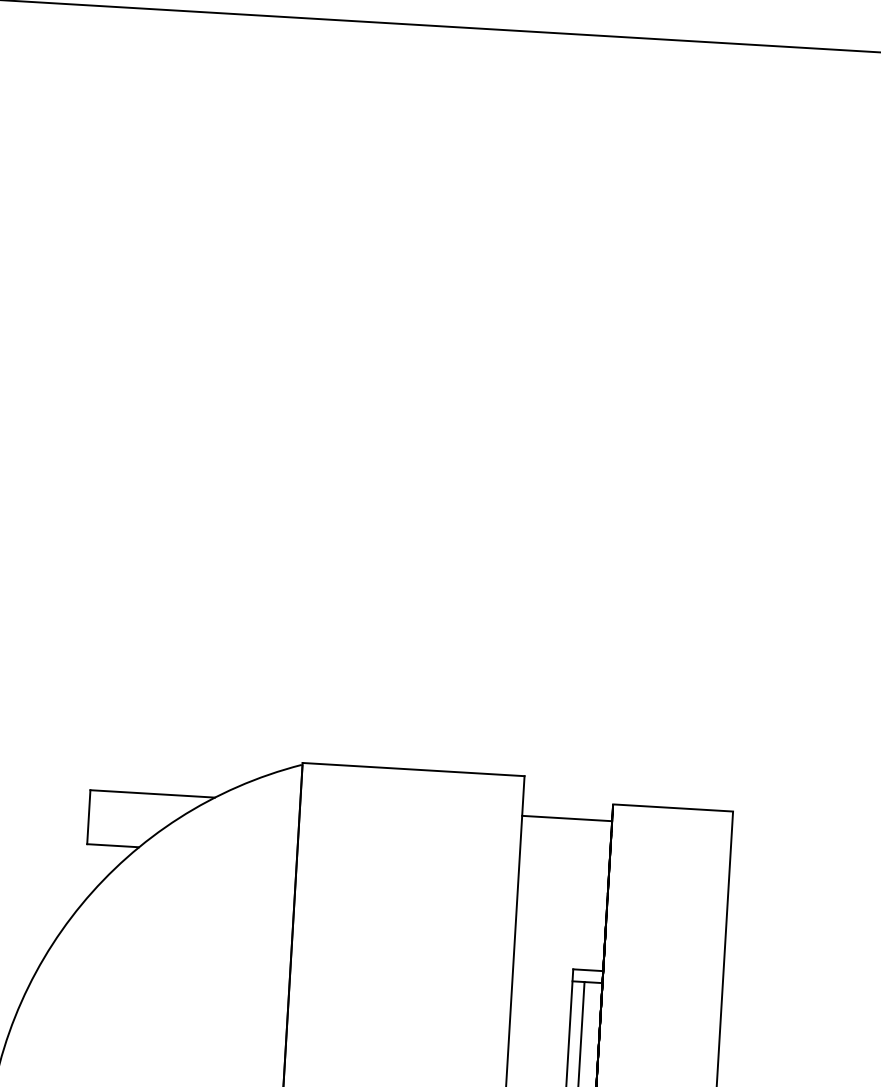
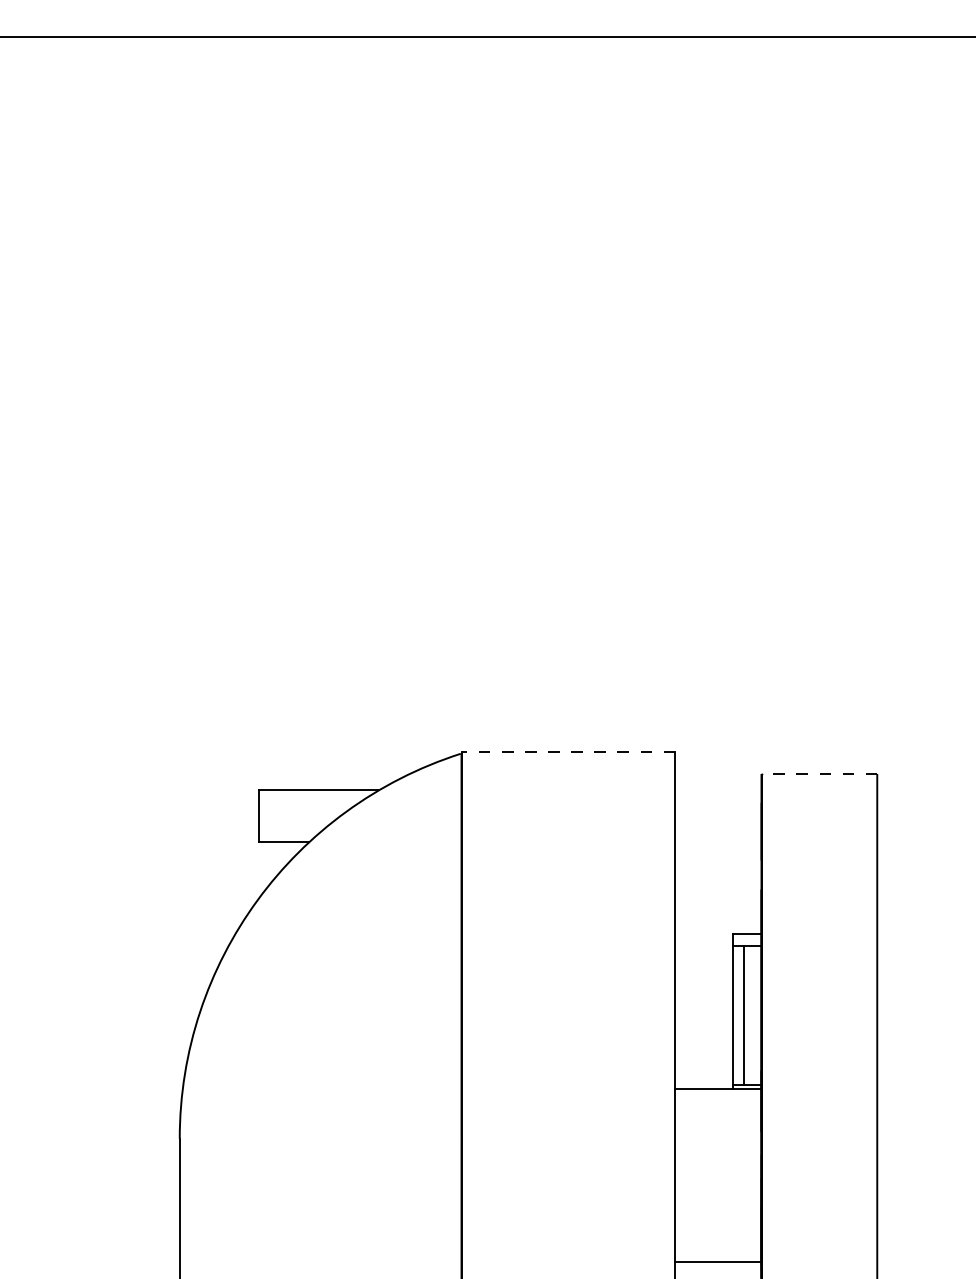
line: (413, 769) -> (568, 751), solid -> dashed
line: (673, 807) -> (819, 773), solid -> dashed
line: (567, 818) -> (718, 790), removed

